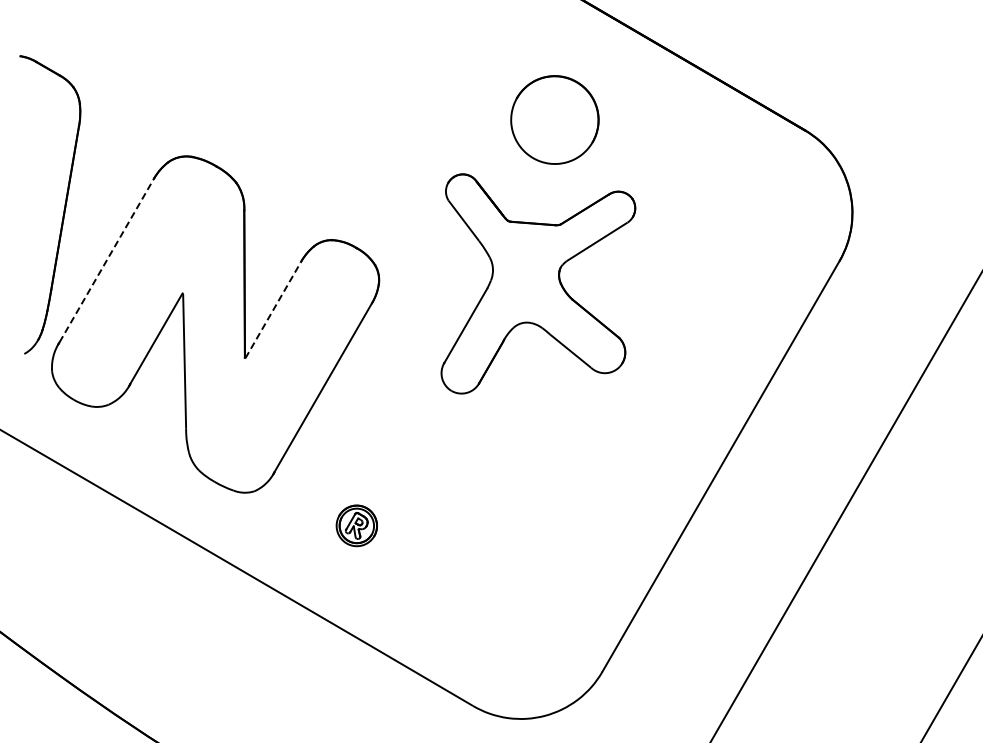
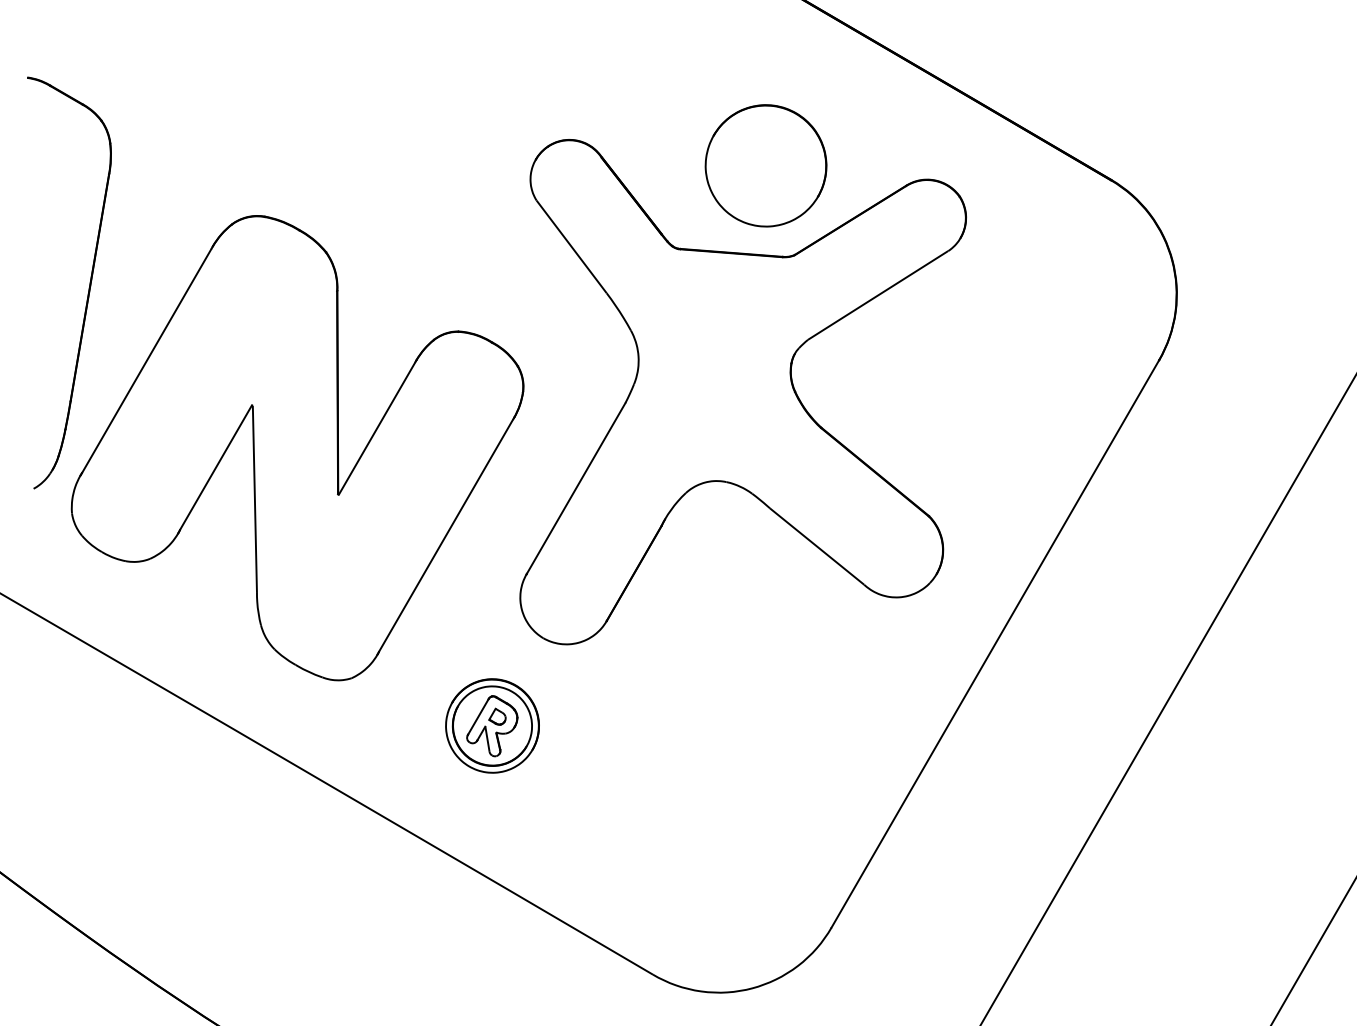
line: (106, 261) -> (147, 361), dashed -> solid
part: (538, 283) -> (743, 391), size x1.67
line: (273, 310) -> (377, 428), dashed -> solid
part: (356, 525) -> (492, 725), size x1.67

